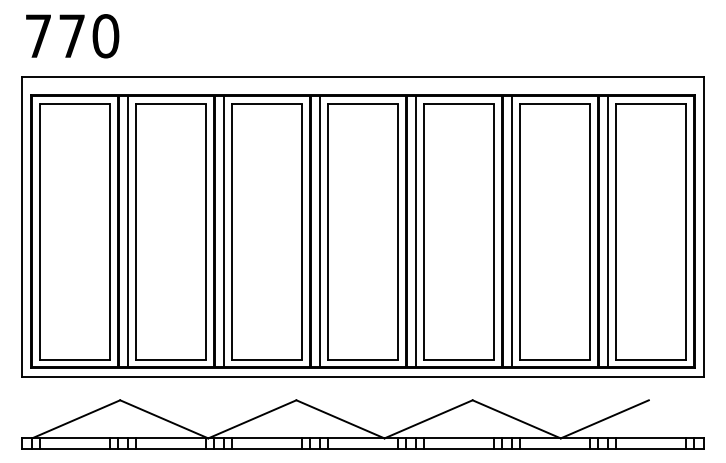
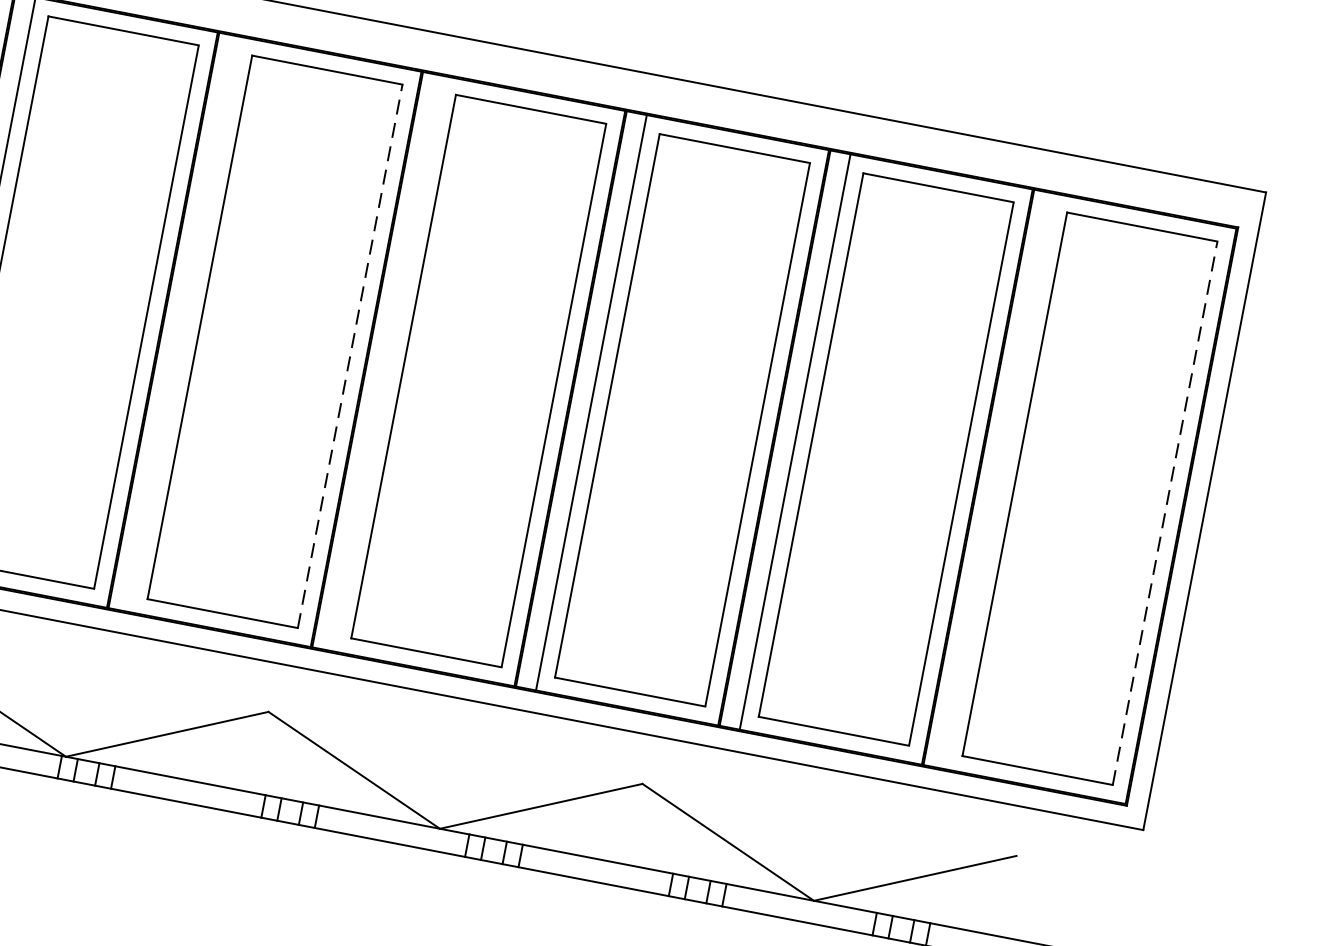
line: (224, 231) -> (184, 324), removed
line: (302, 231) -> (350, 356), solid -> dashed
line: (320, 231) -> (388, 363), removed
line: (608, 231) -> (999, 481), removed
line: (686, 231) -> (1165, 513), solid -> dashed

